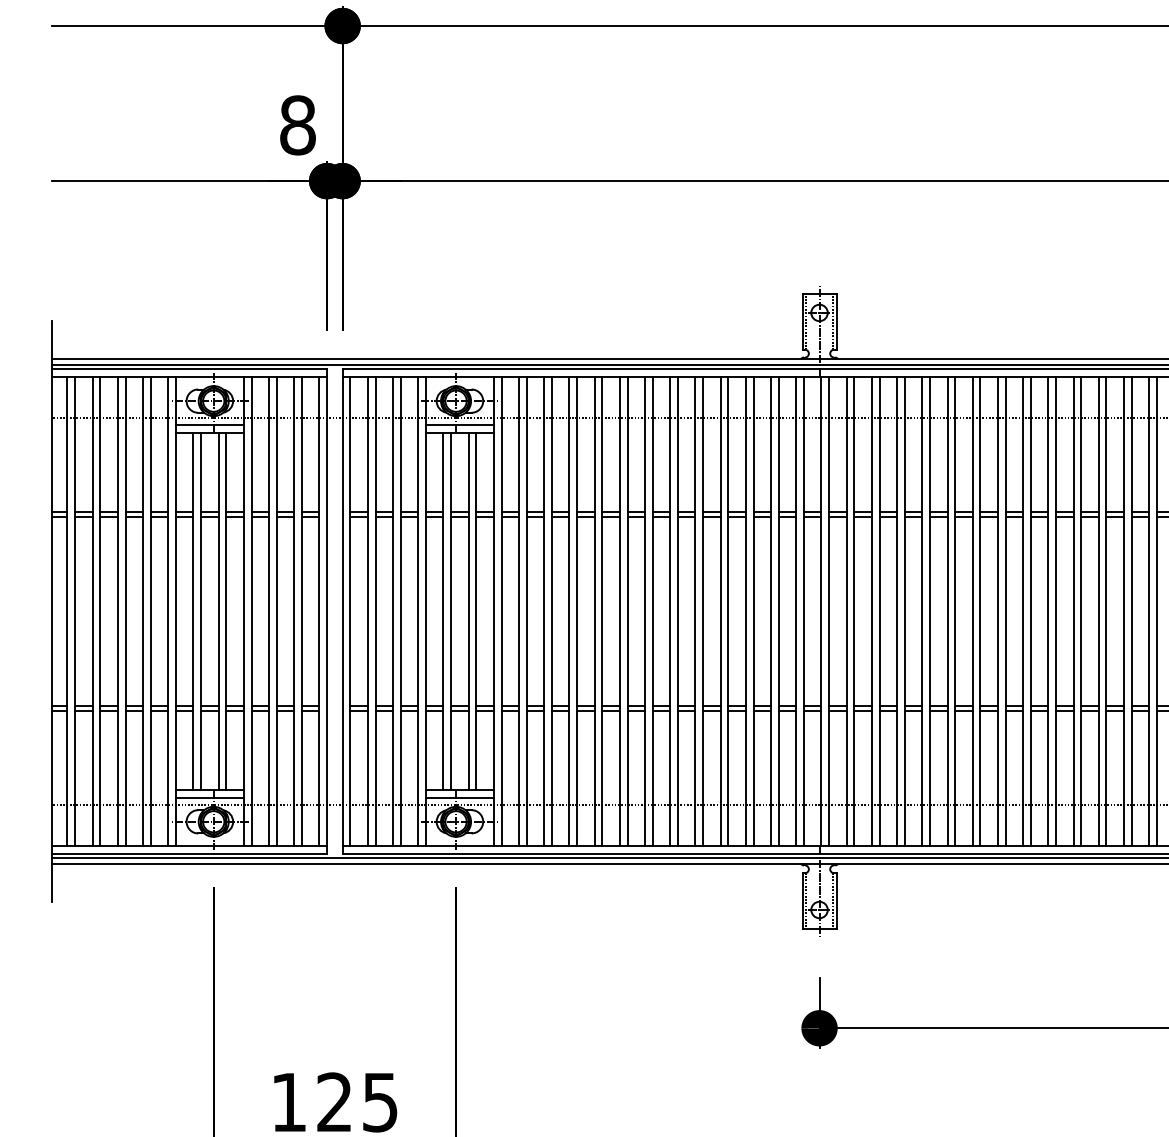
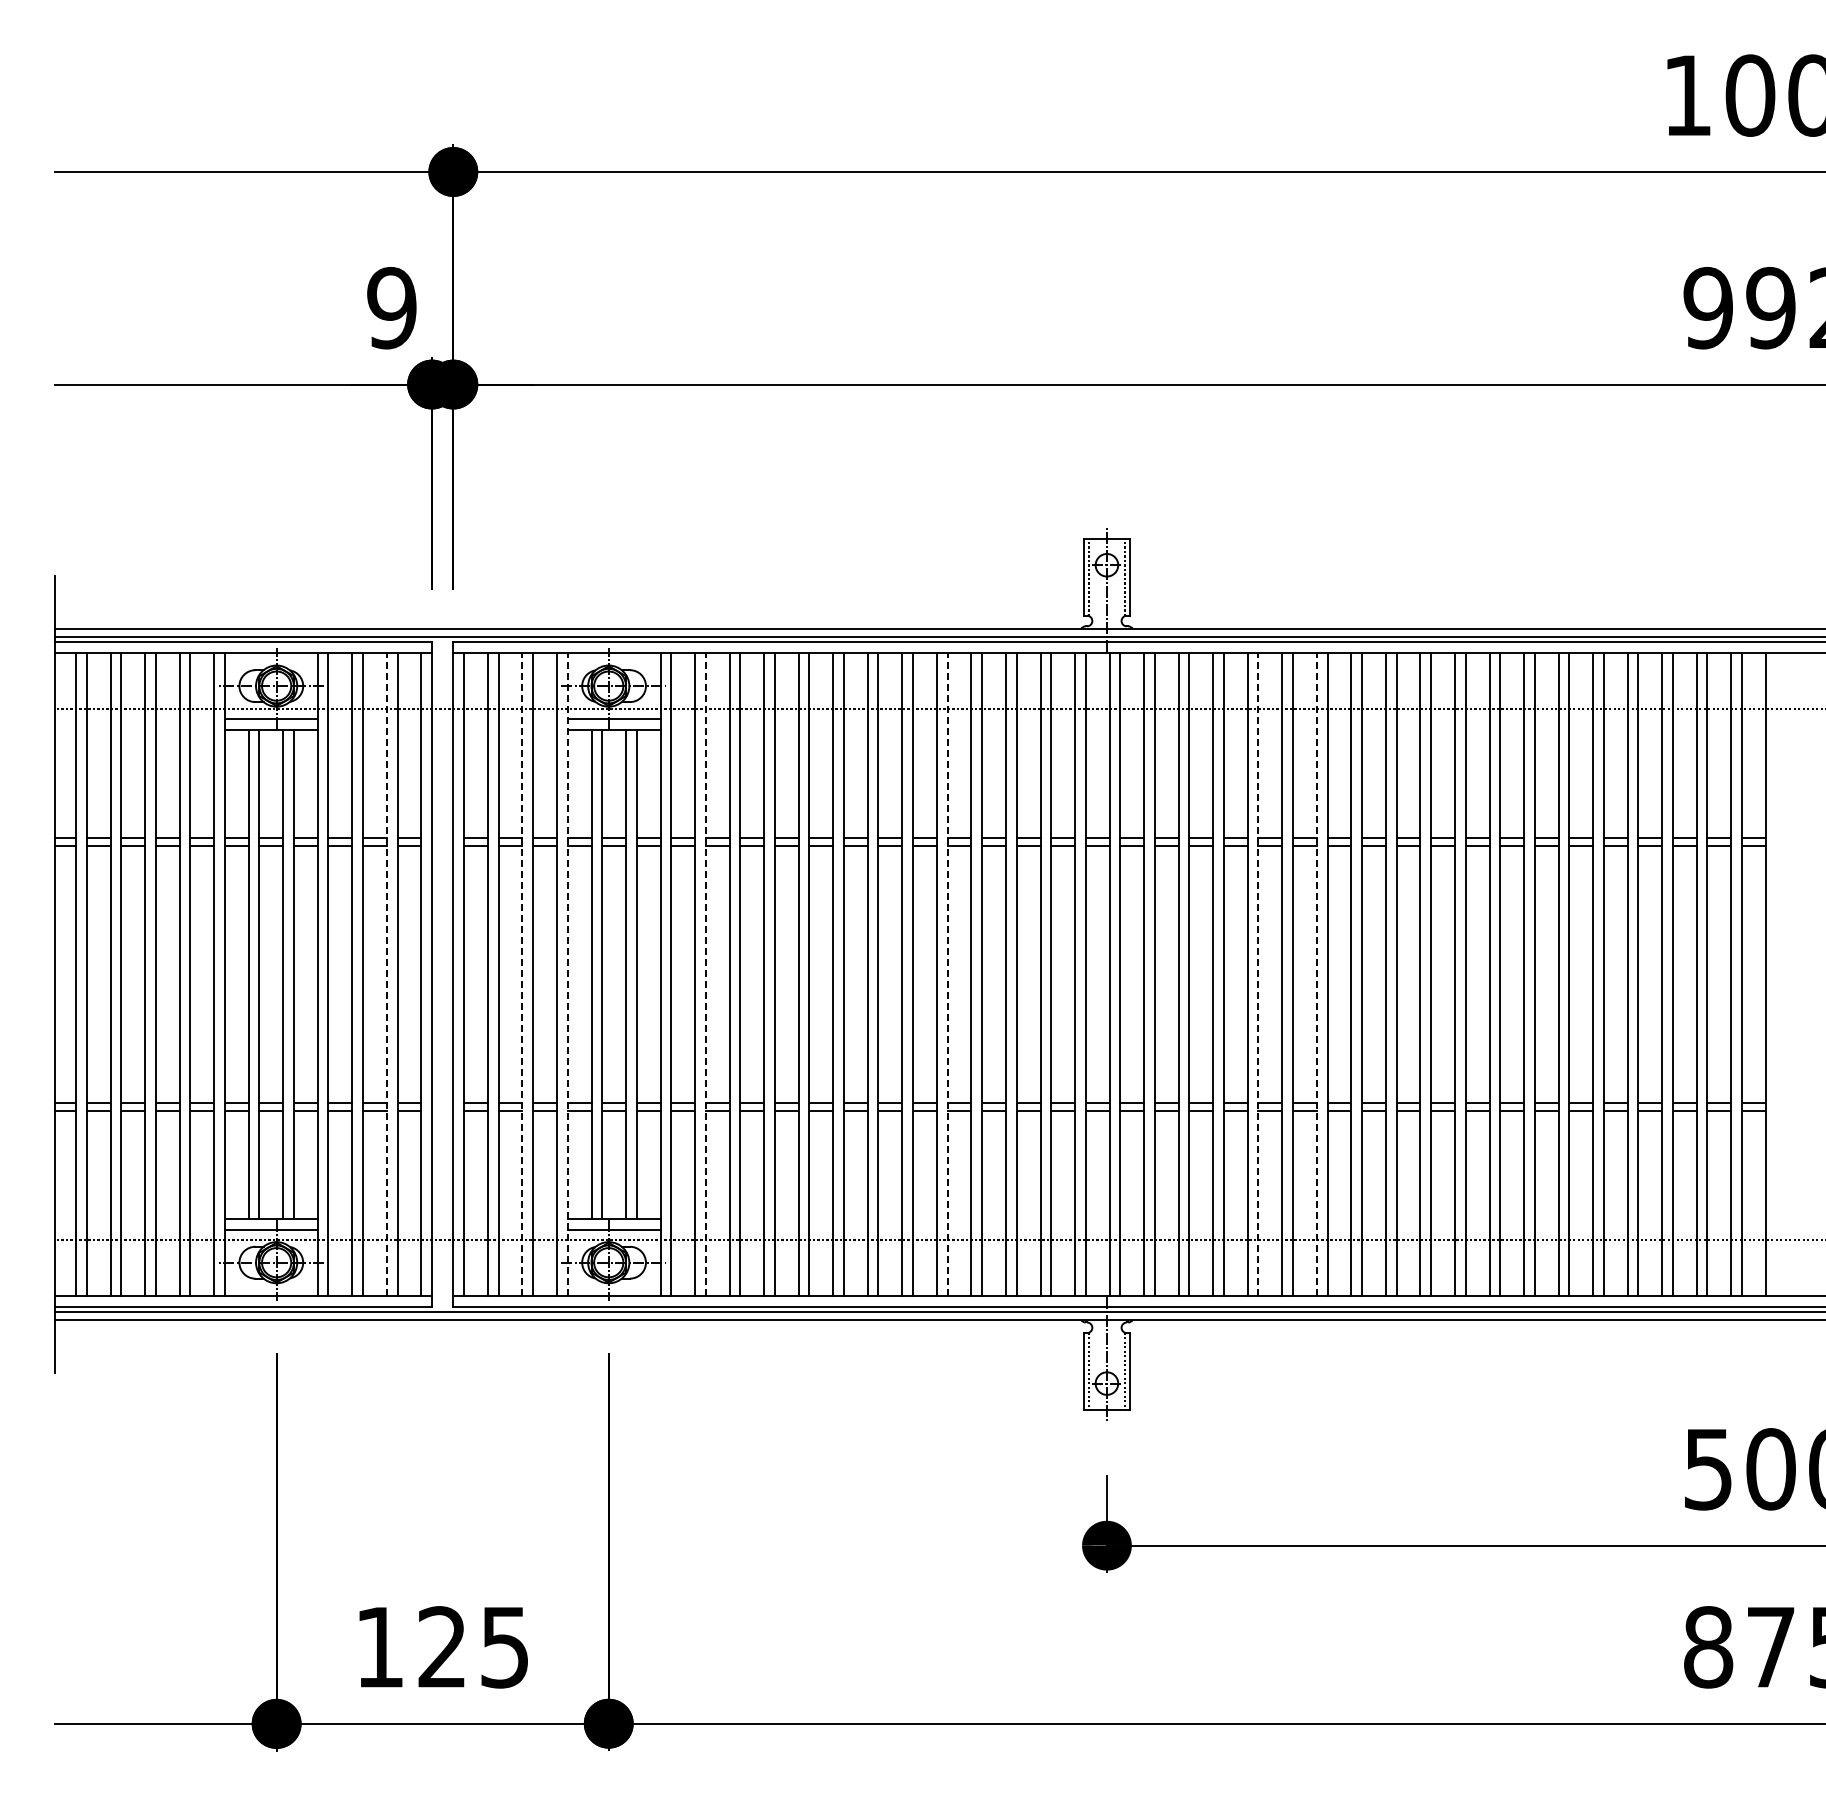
text: (297, 125) -> (391, 308), 8 -> 9
line: (293, 611) -> (386, 974), solid -> dashed
line: (393, 611) -> (522, 974), solid -> dashed
line: (425, 611) -> (567, 974), solid -> dashed
line: (526, 611) -> (705, 974), solid -> dashed
line: (703, 611) -> (947, 974), solid -> dashed
line: (930, 611) -> (1258, 974), solid -> dashed
line: (972, 611) -> (1316, 974), solid -> dashed

